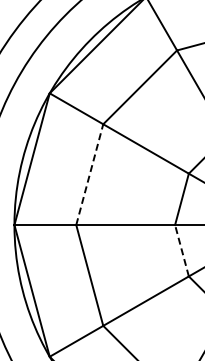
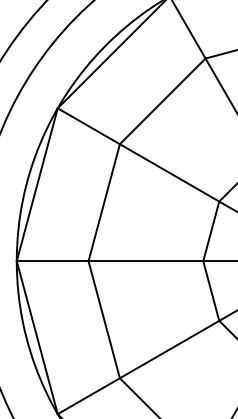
line: (89, 174) -> (103, 202), dashed -> solid
line: (181, 250) -> (210, 290), dashed -> solid

